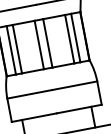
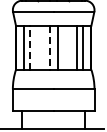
line: (38, 44) -> (49, 47), solid -> dashed
line: (16, 48) -> (29, 47), solid -> dashed

